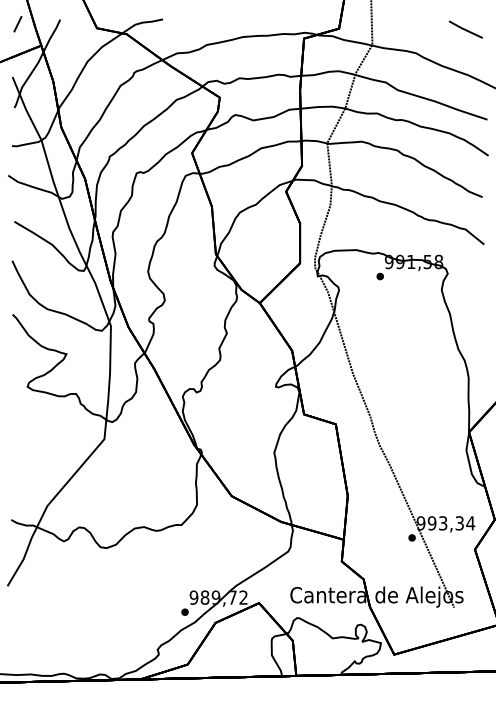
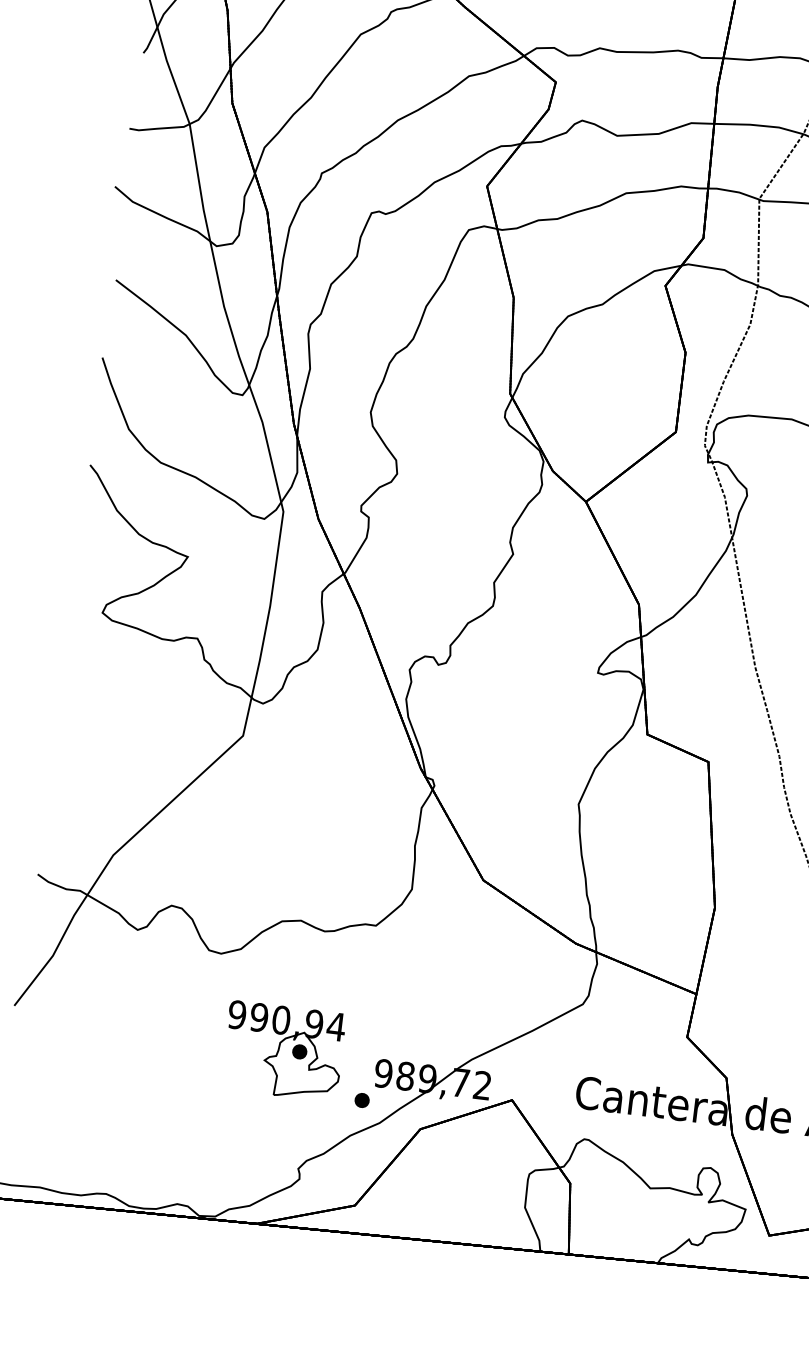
part: (143, 592) -> (284, 1051), added

